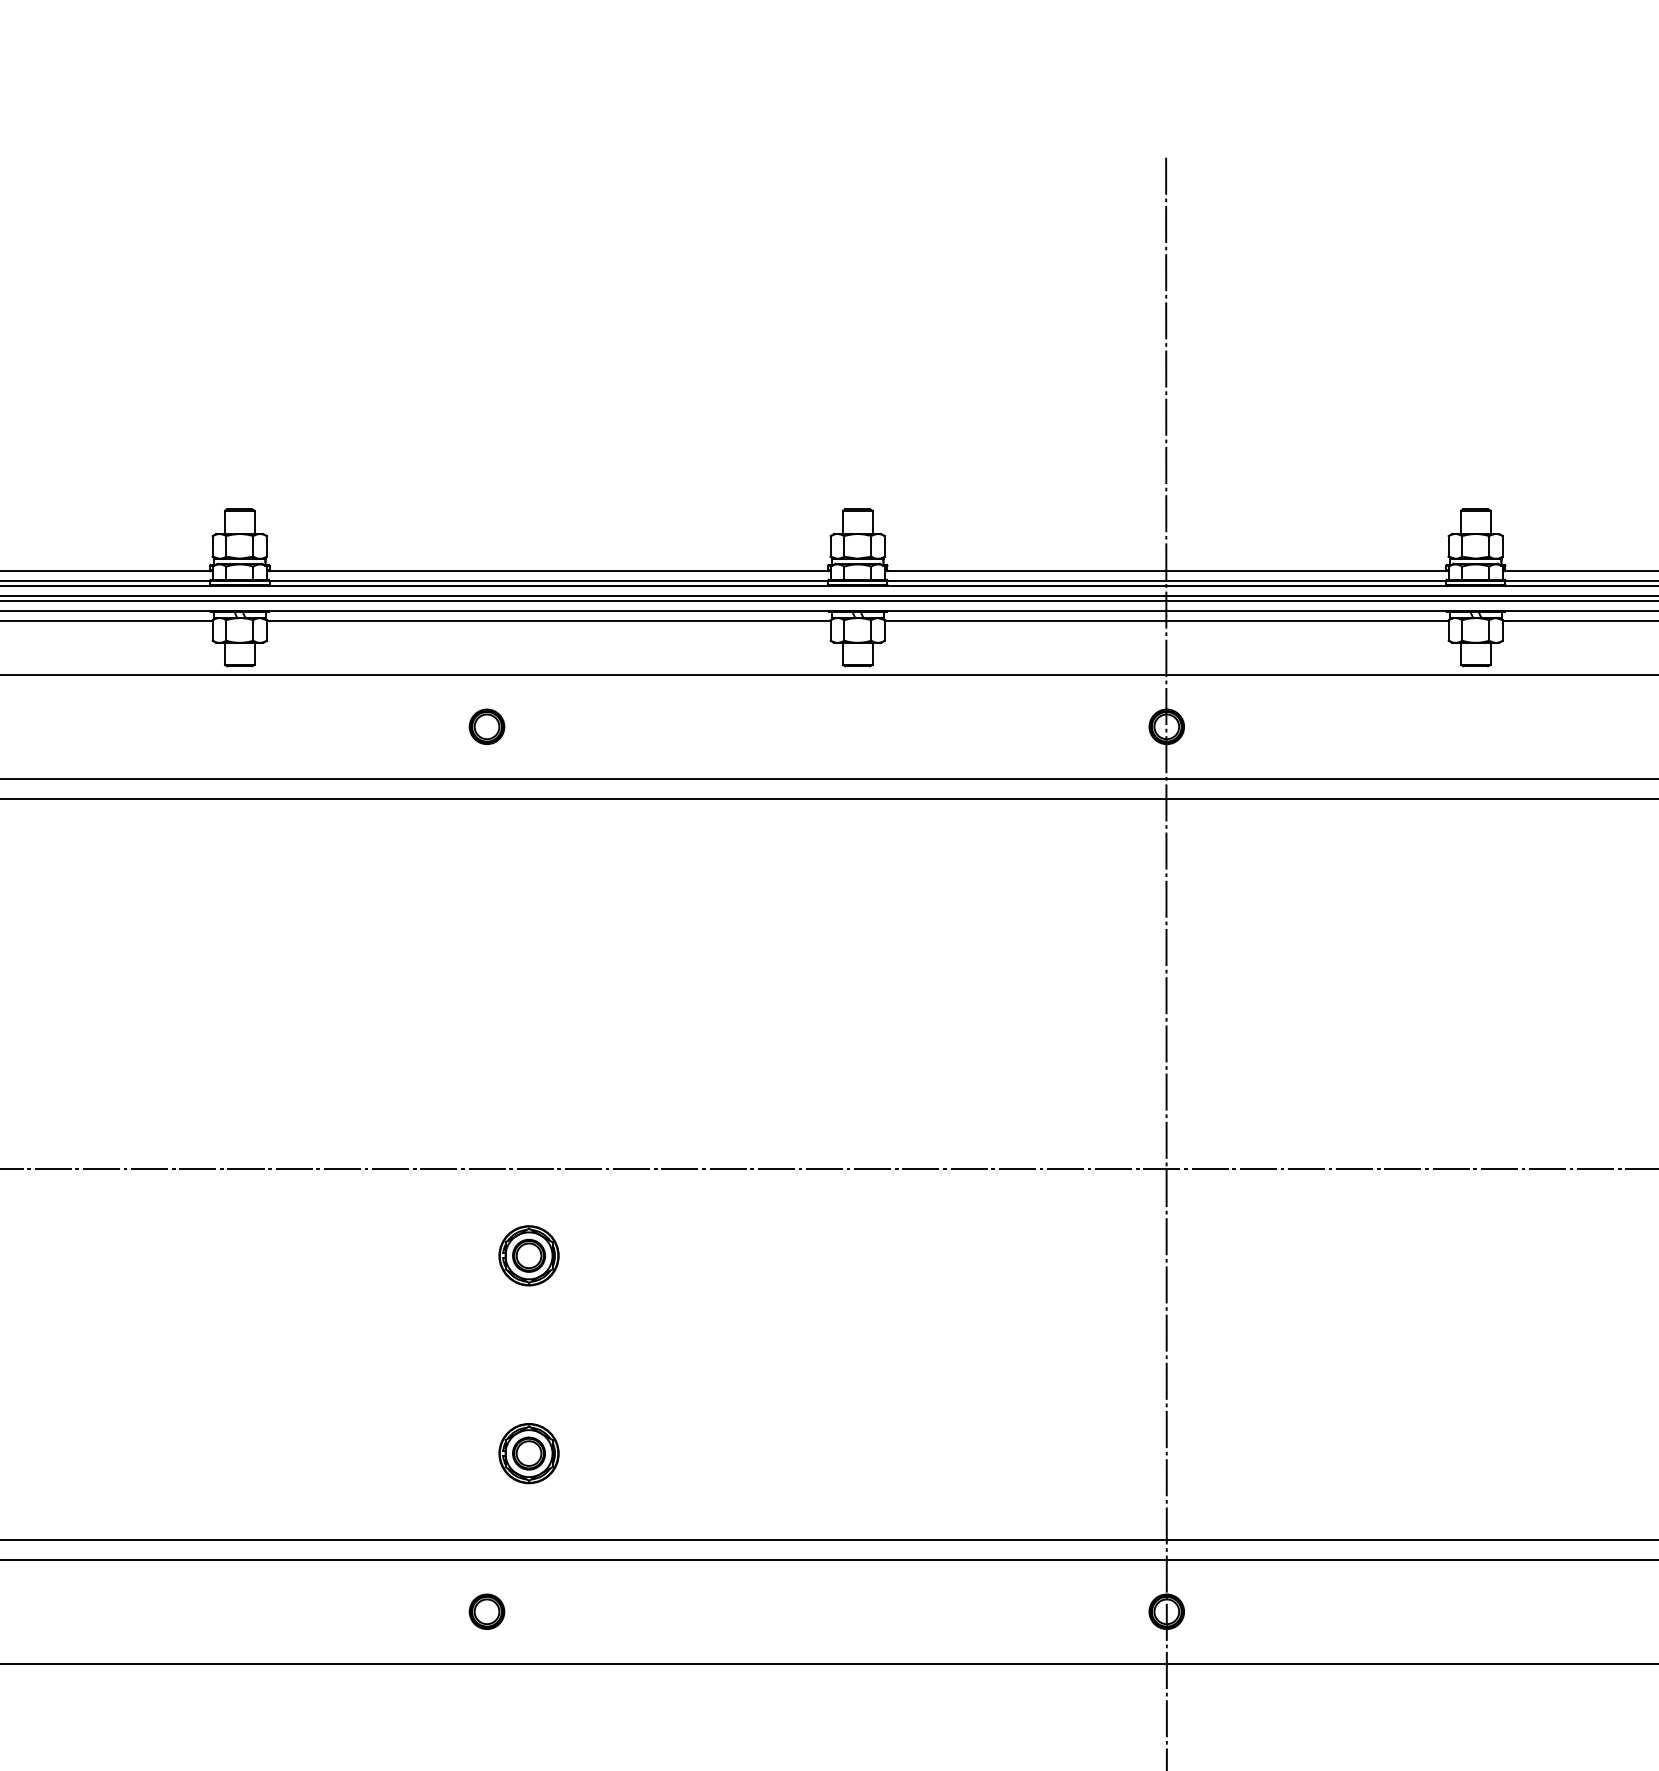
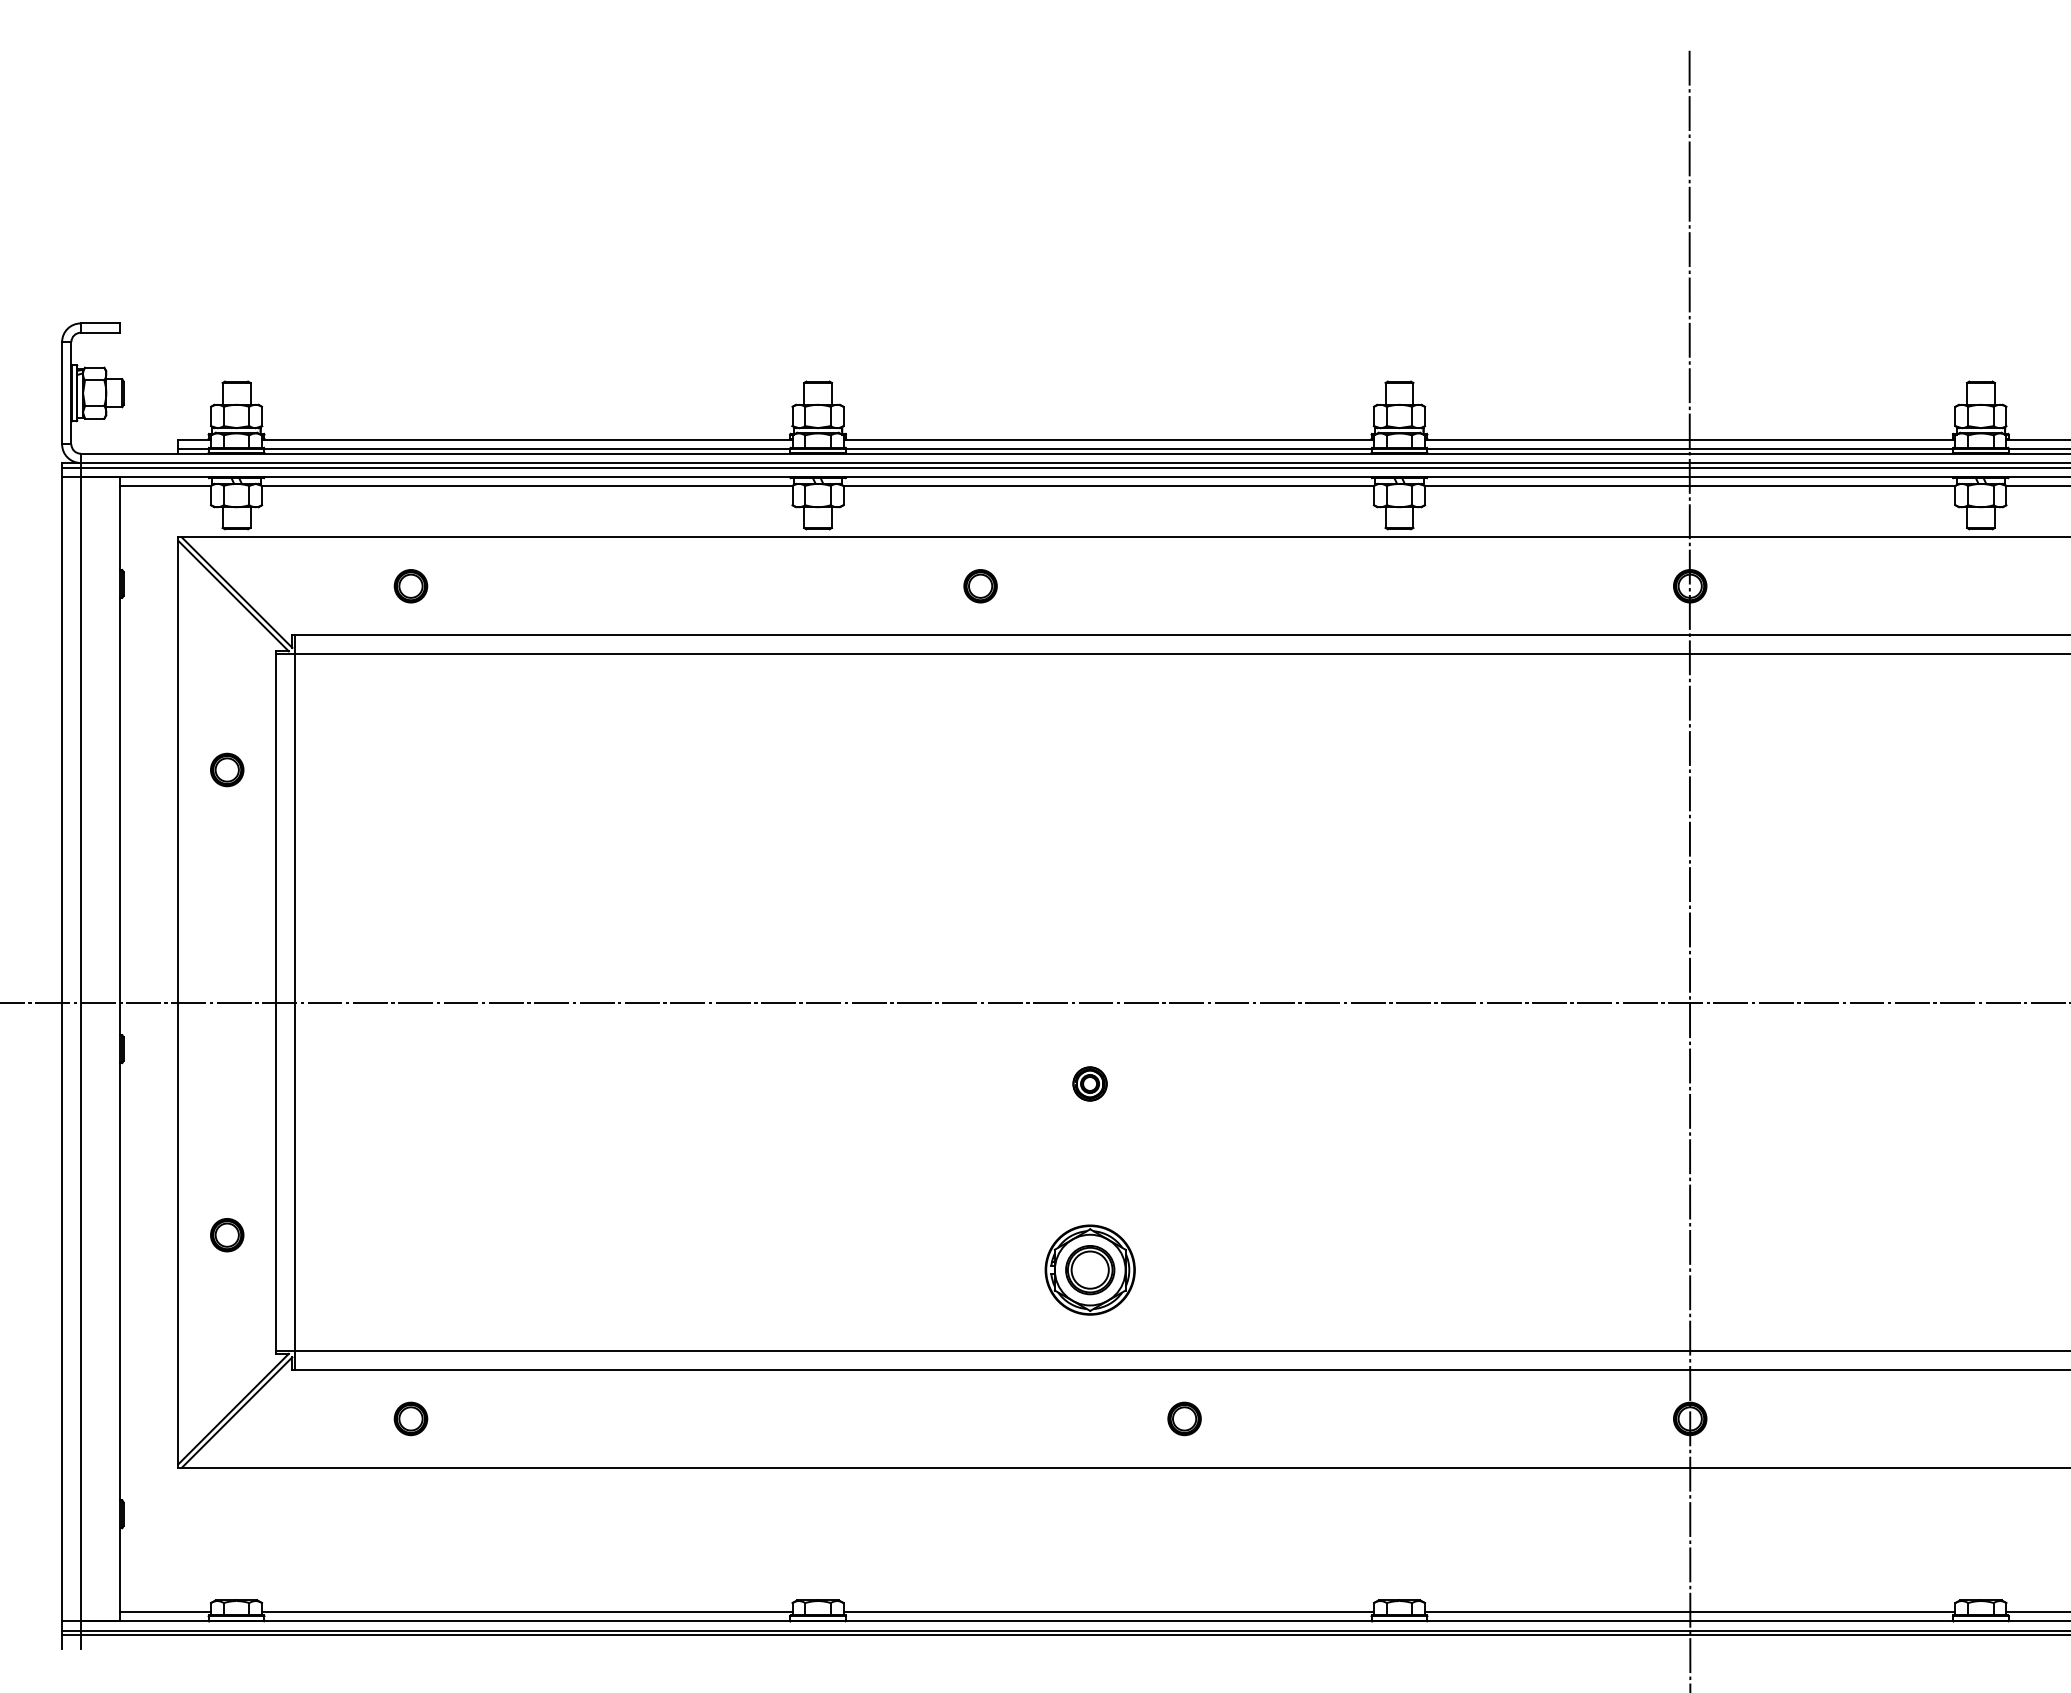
part: (486, 727) -> (980, 586), moved
part: (528, 1255) -> (1089, 1083), size x0.6
part: (528, 1452) -> (1089, 1269), size x1.6
part: (486, 1611) -> (1184, 1418), moved

